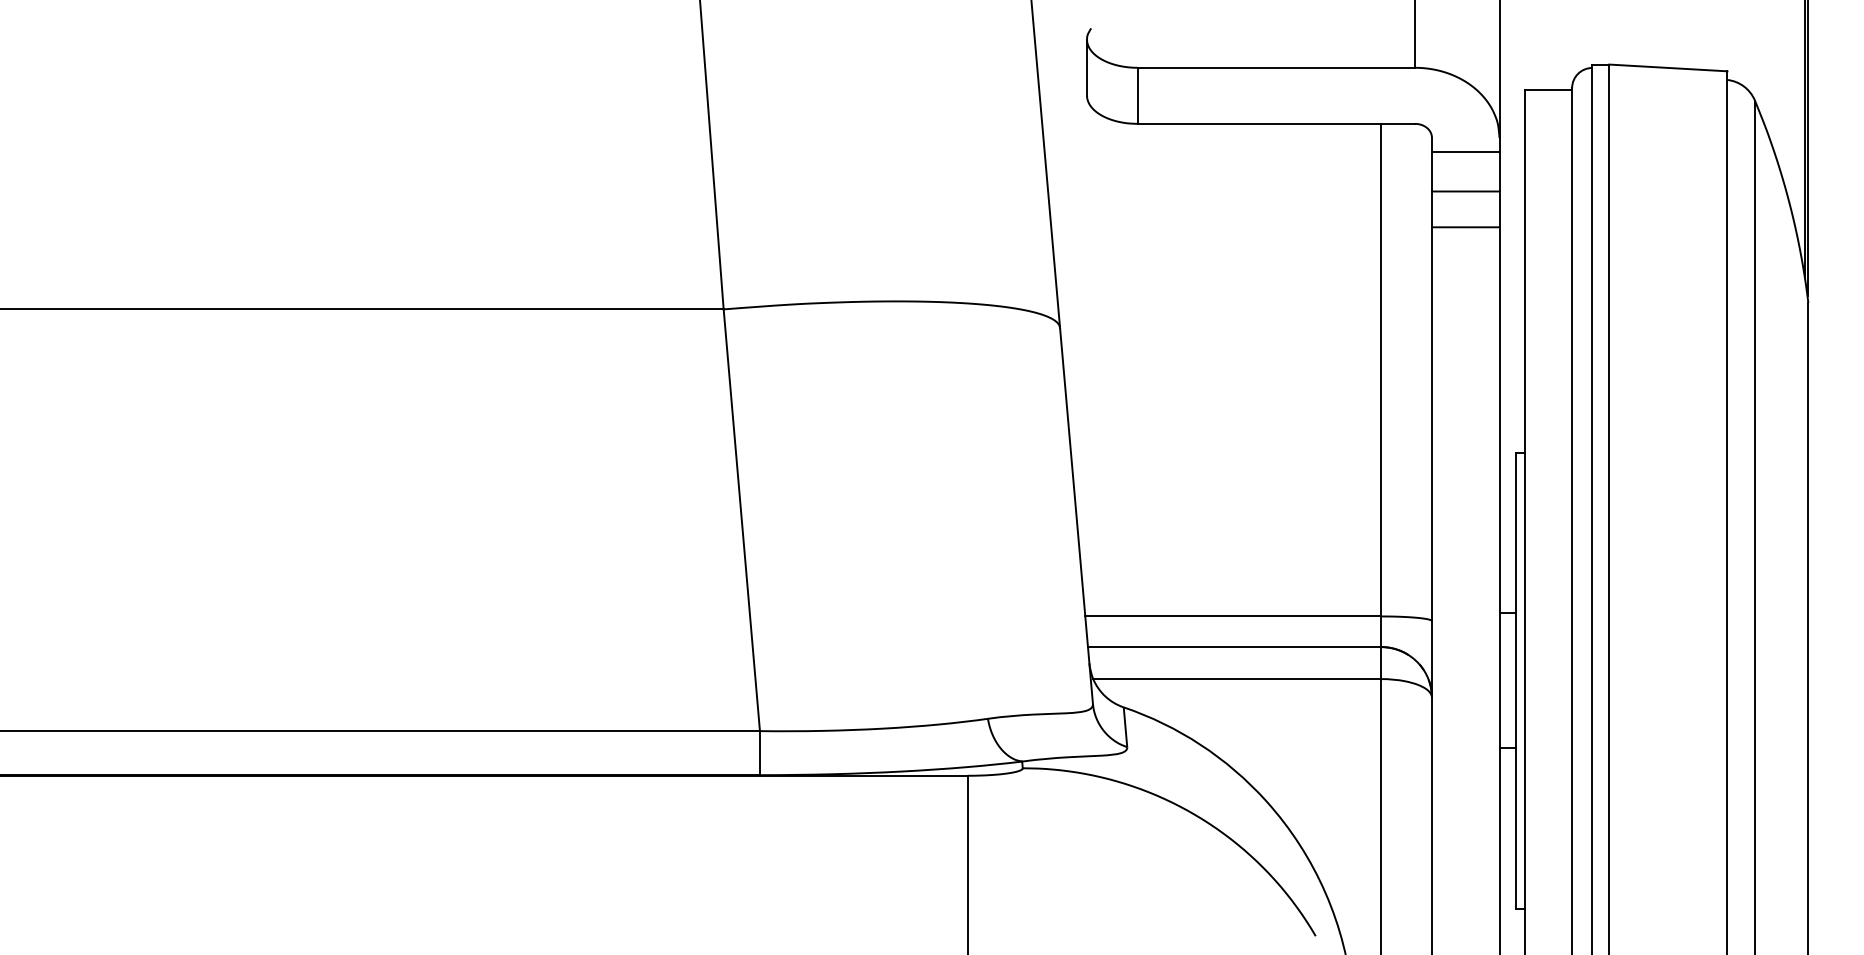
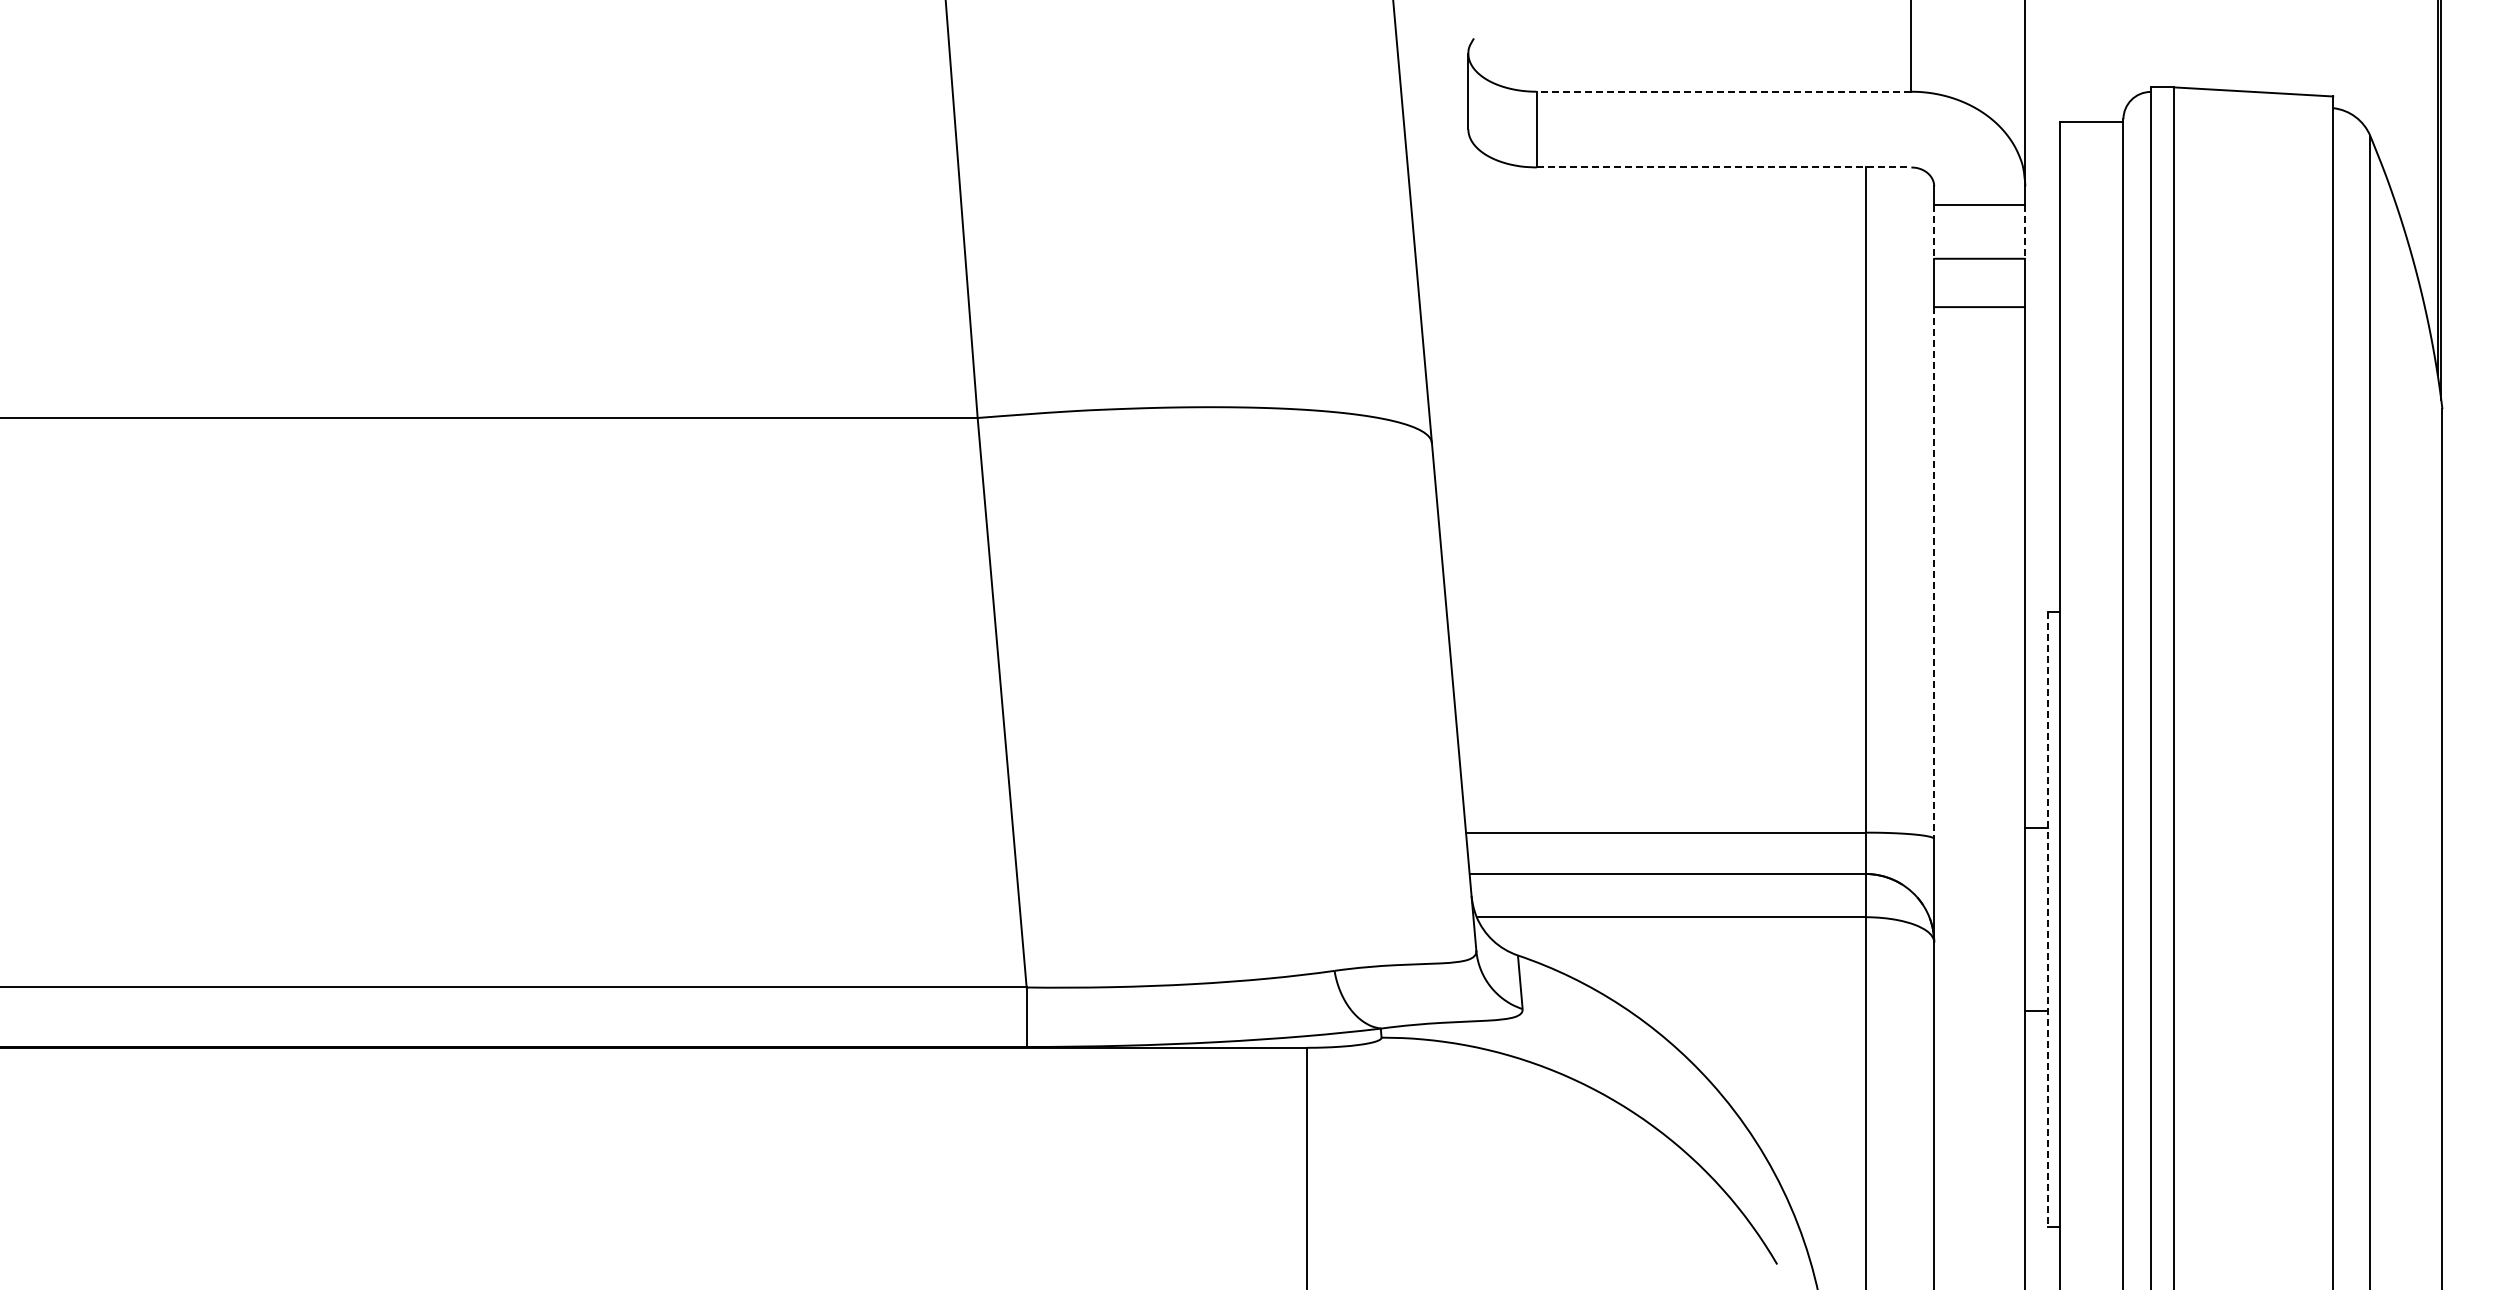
line: (1275, 67) -> (1723, 91), solid -> dashed
line: (1276, 123) -> (1724, 167), solid -> dashed
line: (1432, 172) -> (1934, 232), solid -> dashed
line: (1499, 172) -> (2025, 232), solid -> dashed
line: (1432, 424) -> (1934, 573), solid -> dashed
line: (1516, 680) -> (2048, 919), solid -> dashed

